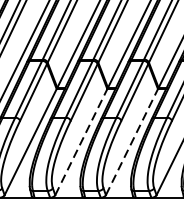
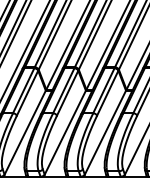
line: (81, 141) -> (65, 132), dashed -> solid
line: (132, 141) -> (105, 132), dashed -> solid

